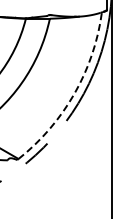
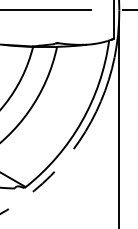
arc: (74, 93) -> (81, 121), dashed -> solid

